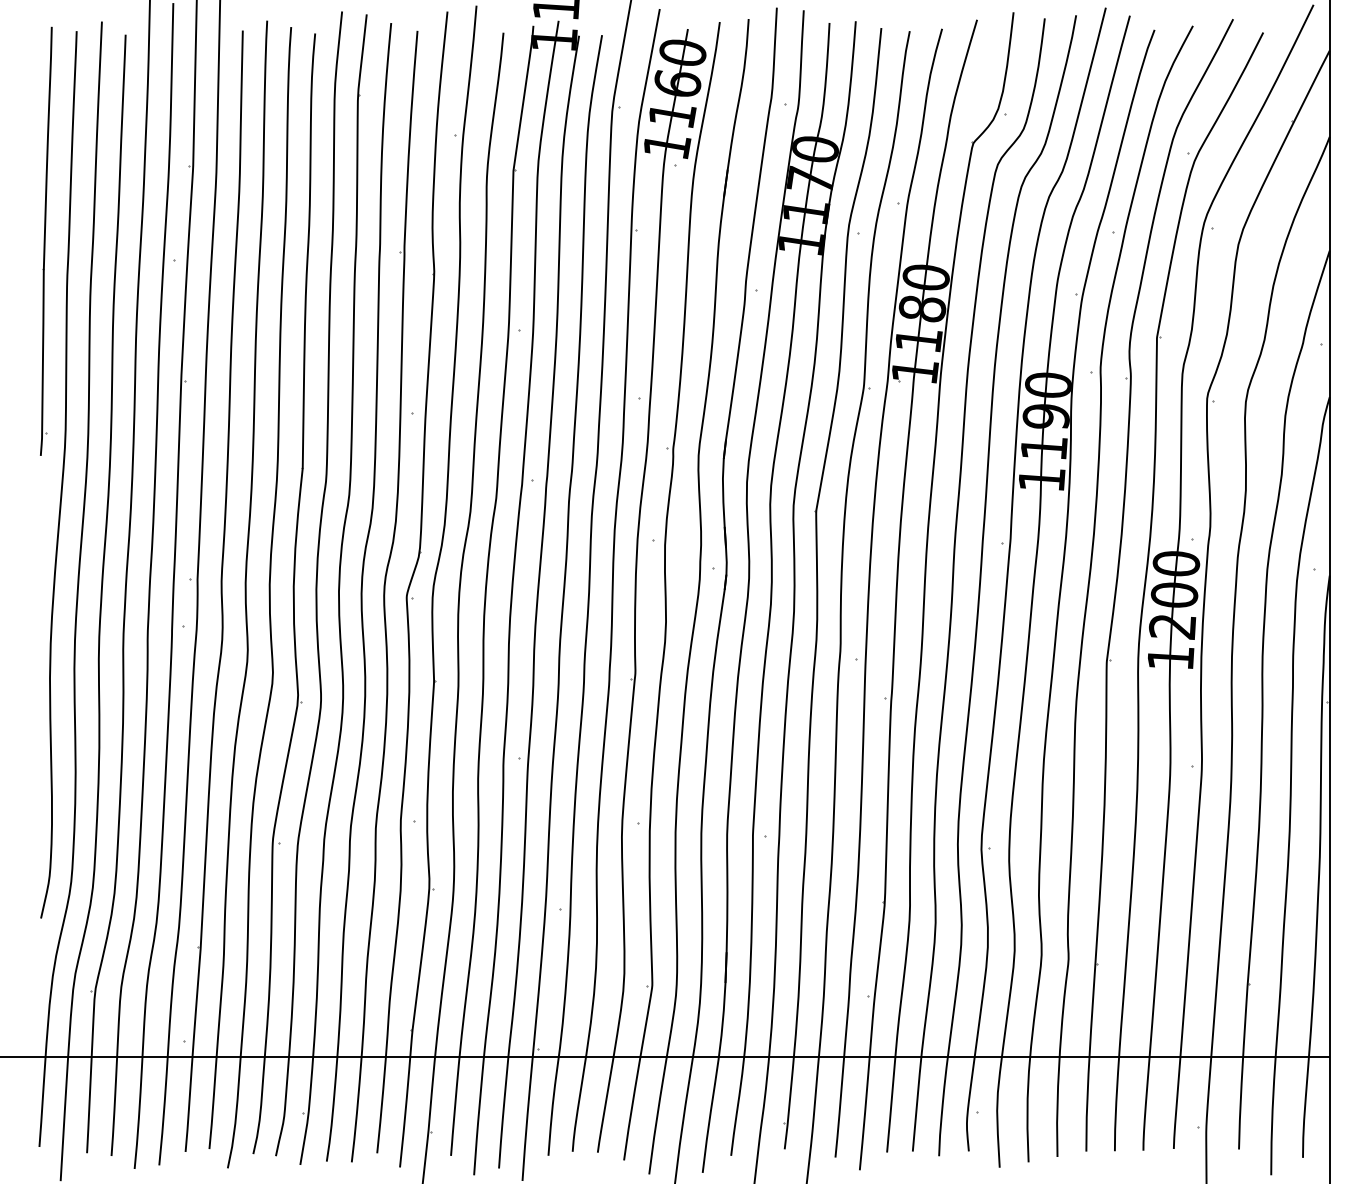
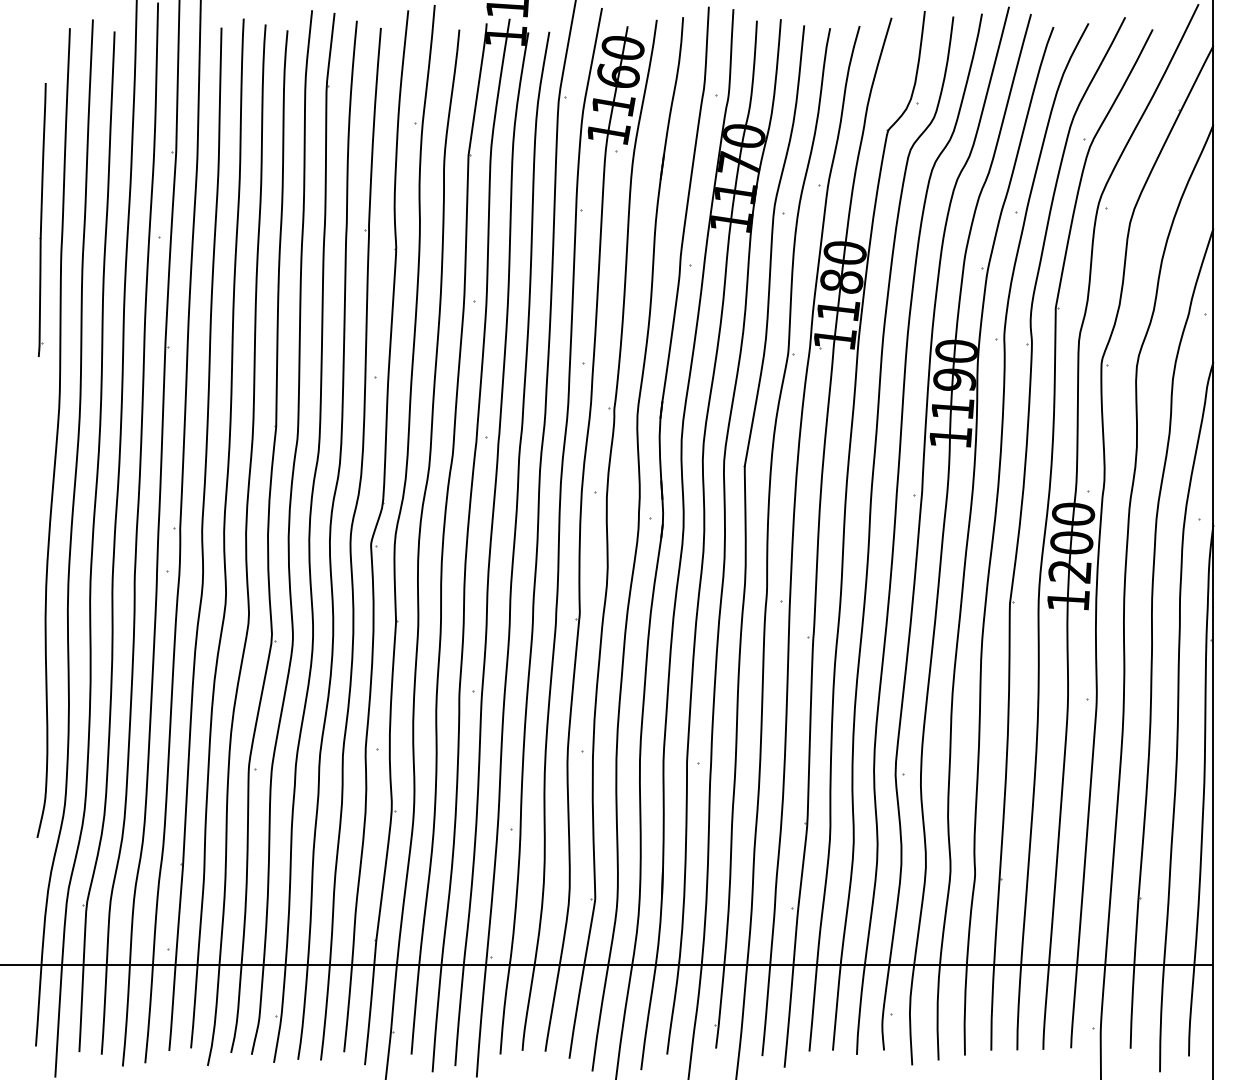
part: (46, 240) -> (42, 219), size x0.7

